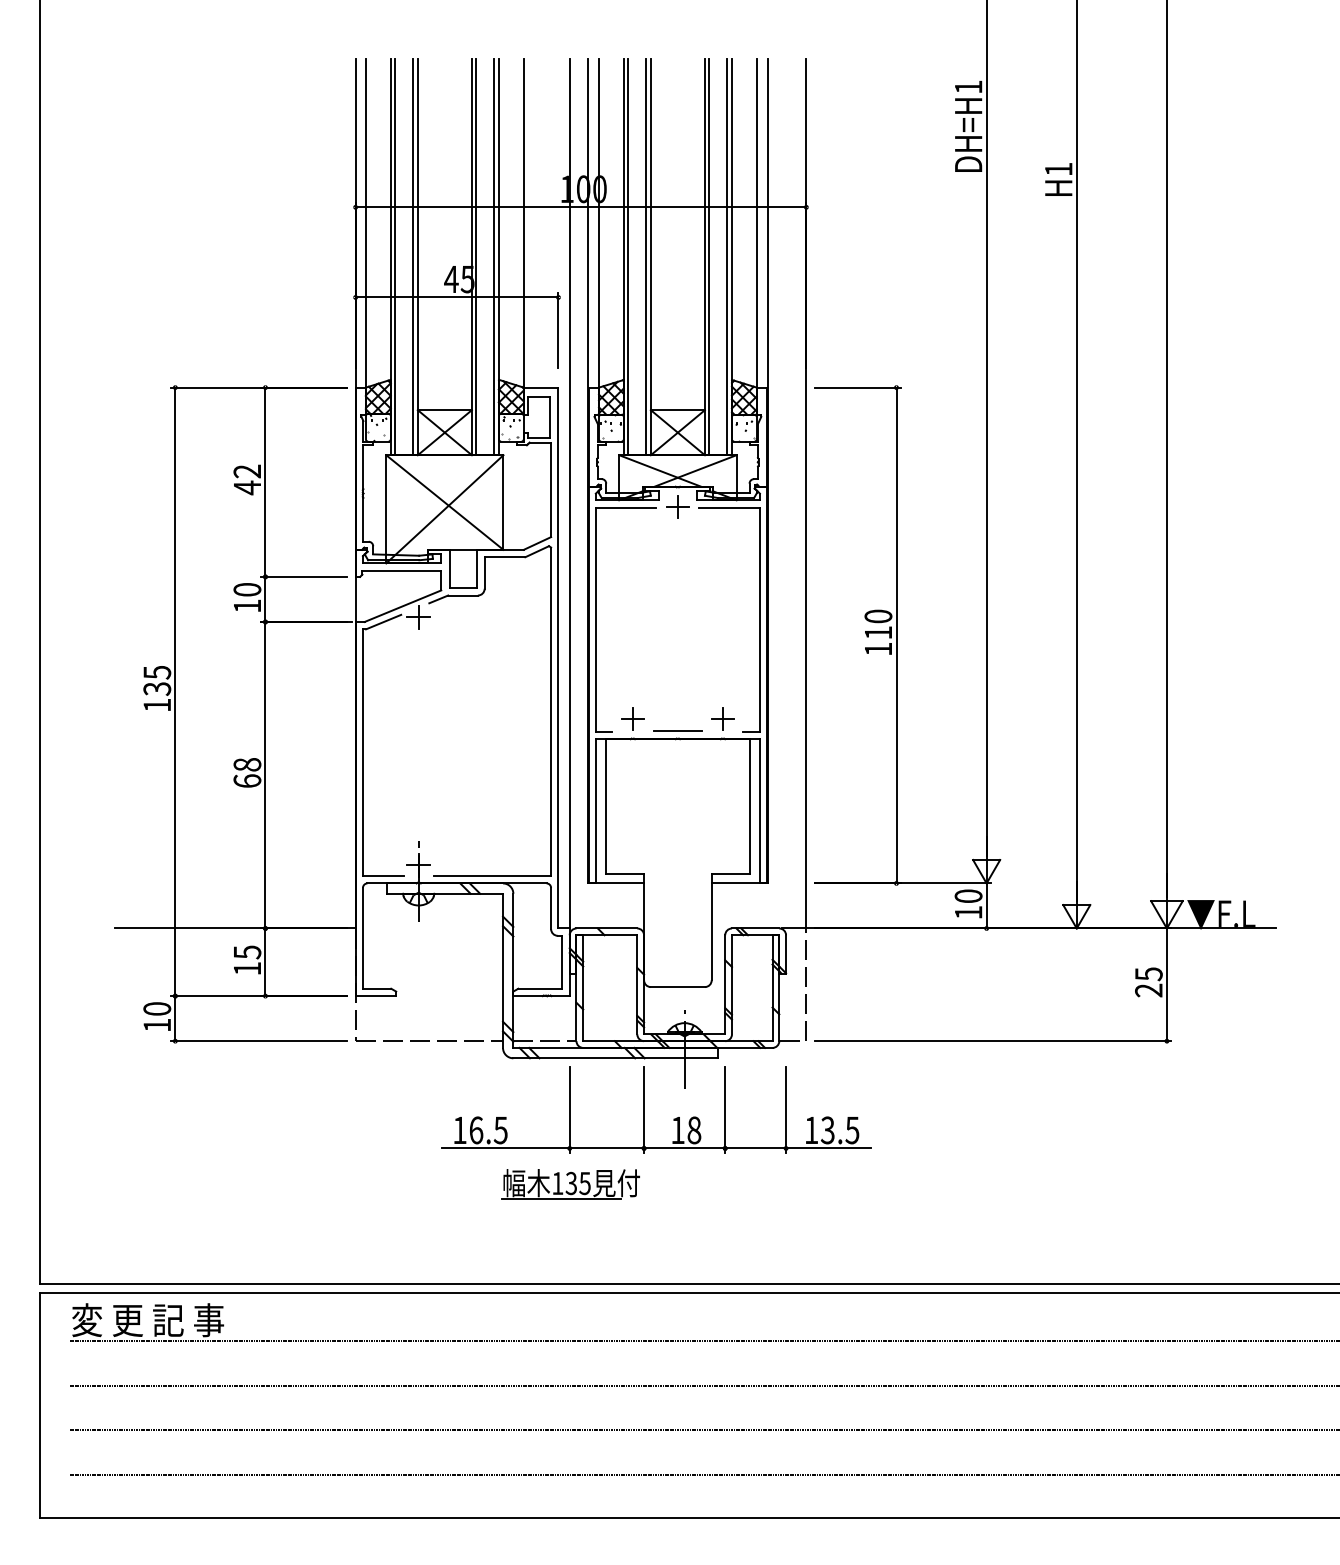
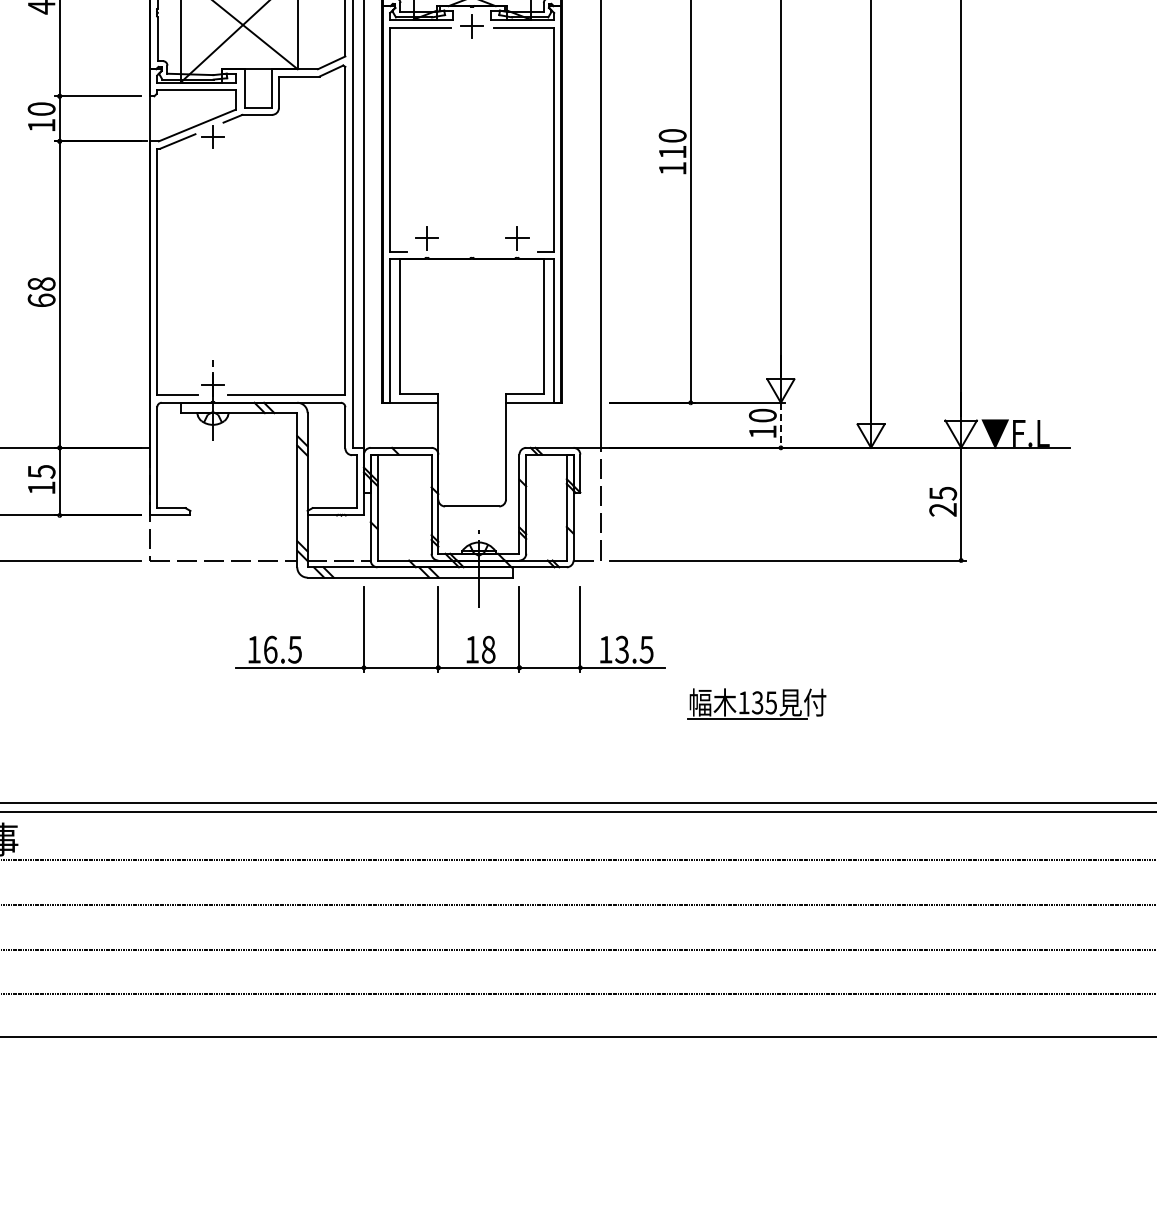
line: (677, 731) -> (471, 250), removed
line: (986, 905) -> (780, 424), solid -> dashed
part: (570, 1184) -> (756, 703), moved

